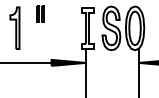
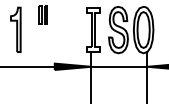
line: (111, 62) -> (118, 66), added

